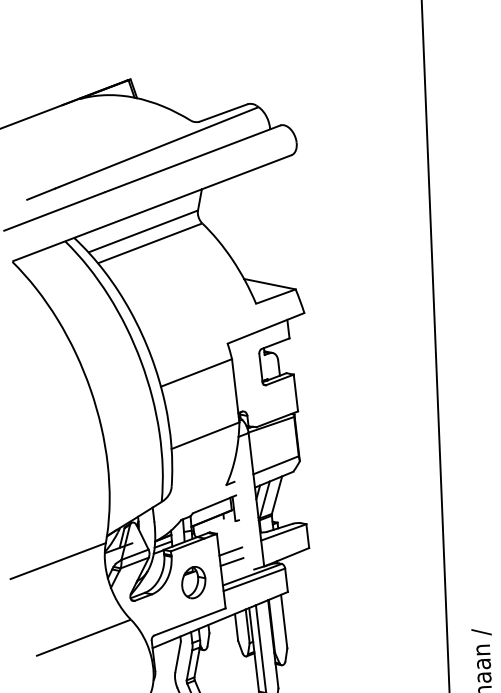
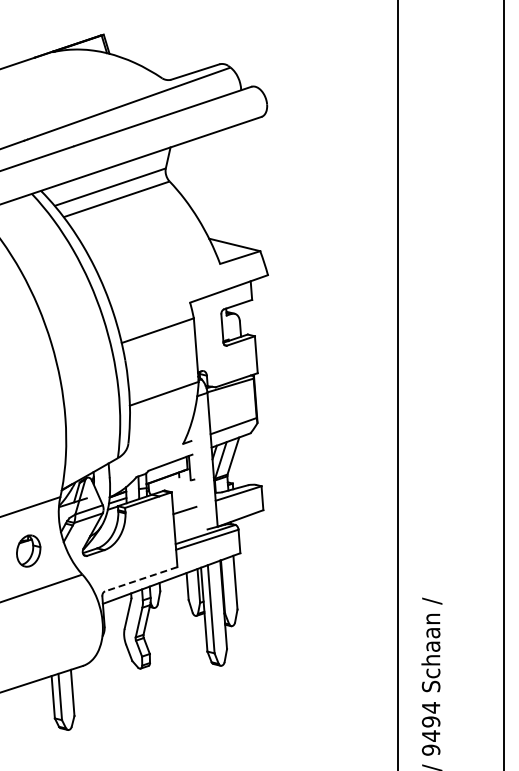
line: (231, 561) -> (185, 520), removed
part: (193, 582) -> (28, 550), moved
line: (189, 622) -> (140, 579), solid -> dashed

